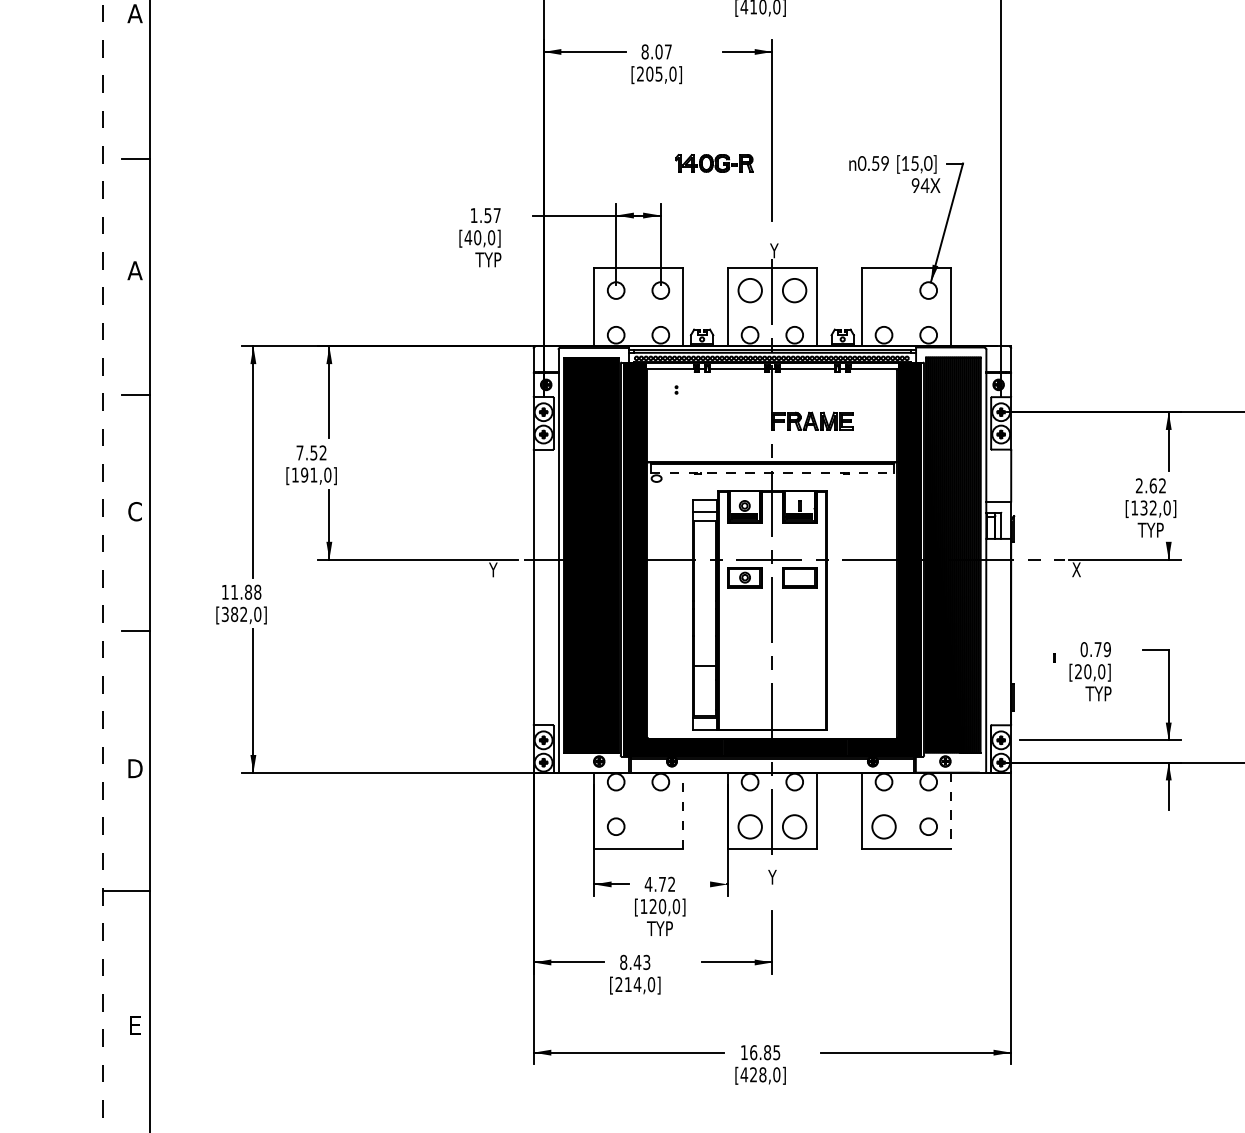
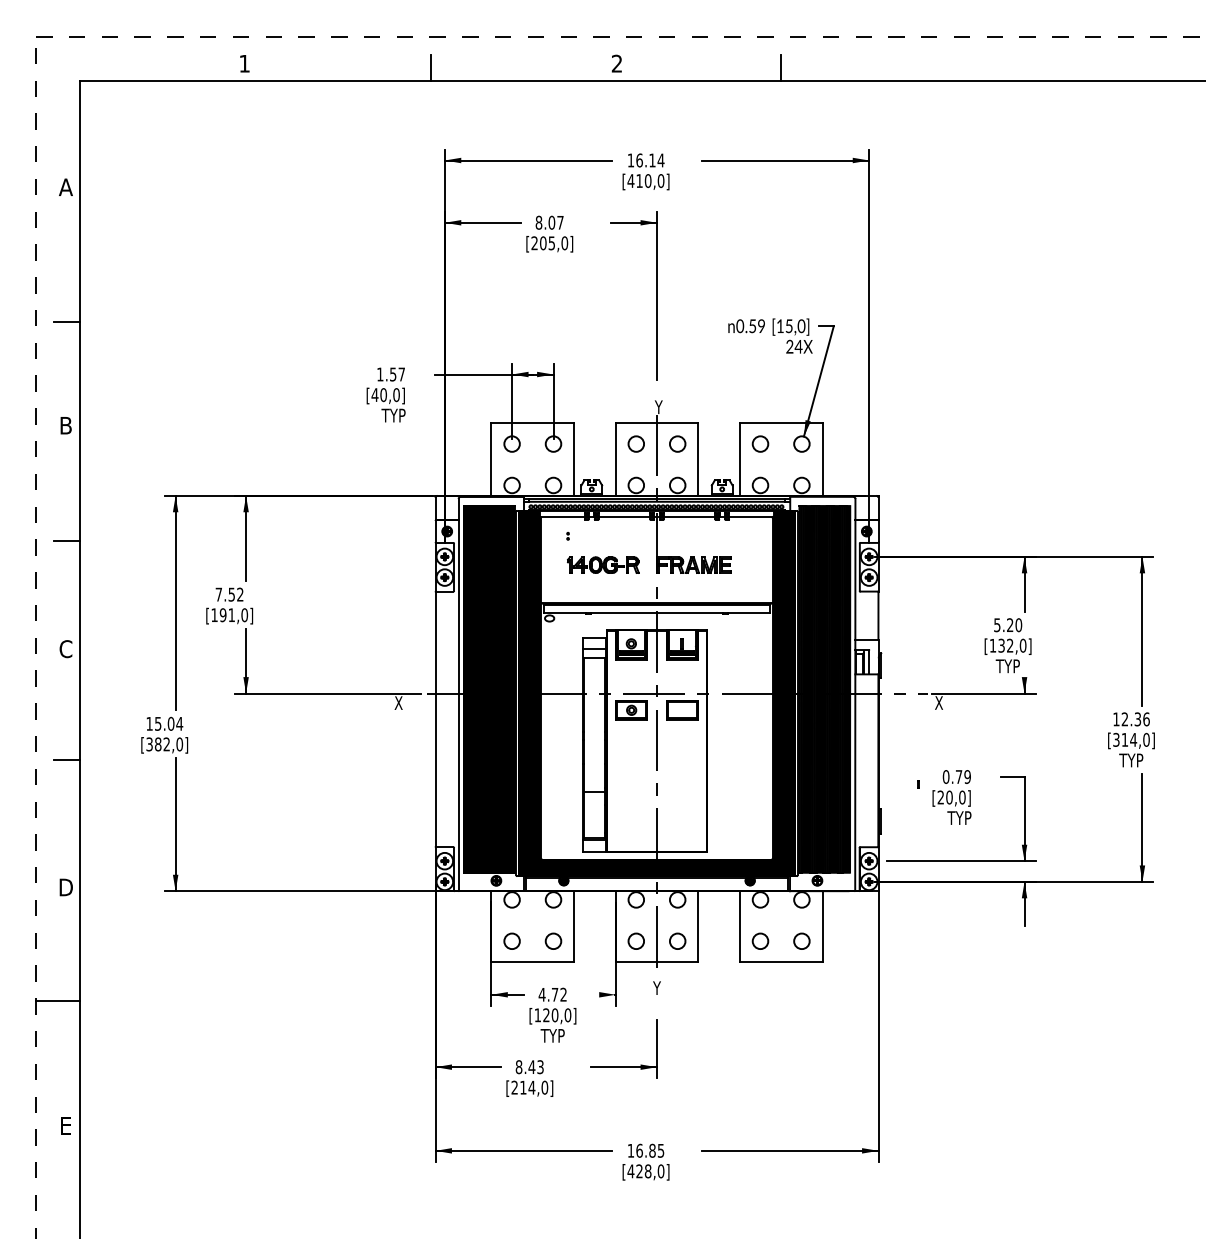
part: (714, 162) -> (603, 564), moved
text: (915, 186) -> (789, 347), 94X -> 24X
text: (134, 270) -> (65, 425), A -> B
circle: (749, 289) -> (635, 443), size x0.71
circle: (794, 289) -> (677, 443), size x0.71
circle: (884, 289) -> (760, 443), added
line: (772, 472) -> (657, 612), dashed -> solid
text: (1151, 486) -> (1008, 625), 2.62 -> 5.20
text: (493, 569) -> (398, 702), Y -> X
text: (246, 591) -> (169, 723), 11.88 -> 15.04
line: (683, 810) -> (574, 926), dashed -> solid
line: (950, 811) -> (822, 927), dashed -> solid
circle: (660, 825) -> (553, 940), added
circle: (749, 825) -> (635, 940), size x0.71
circle: (794, 825) -> (677, 940), size x0.71
circle: (884, 825) -> (760, 940), size x0.71

